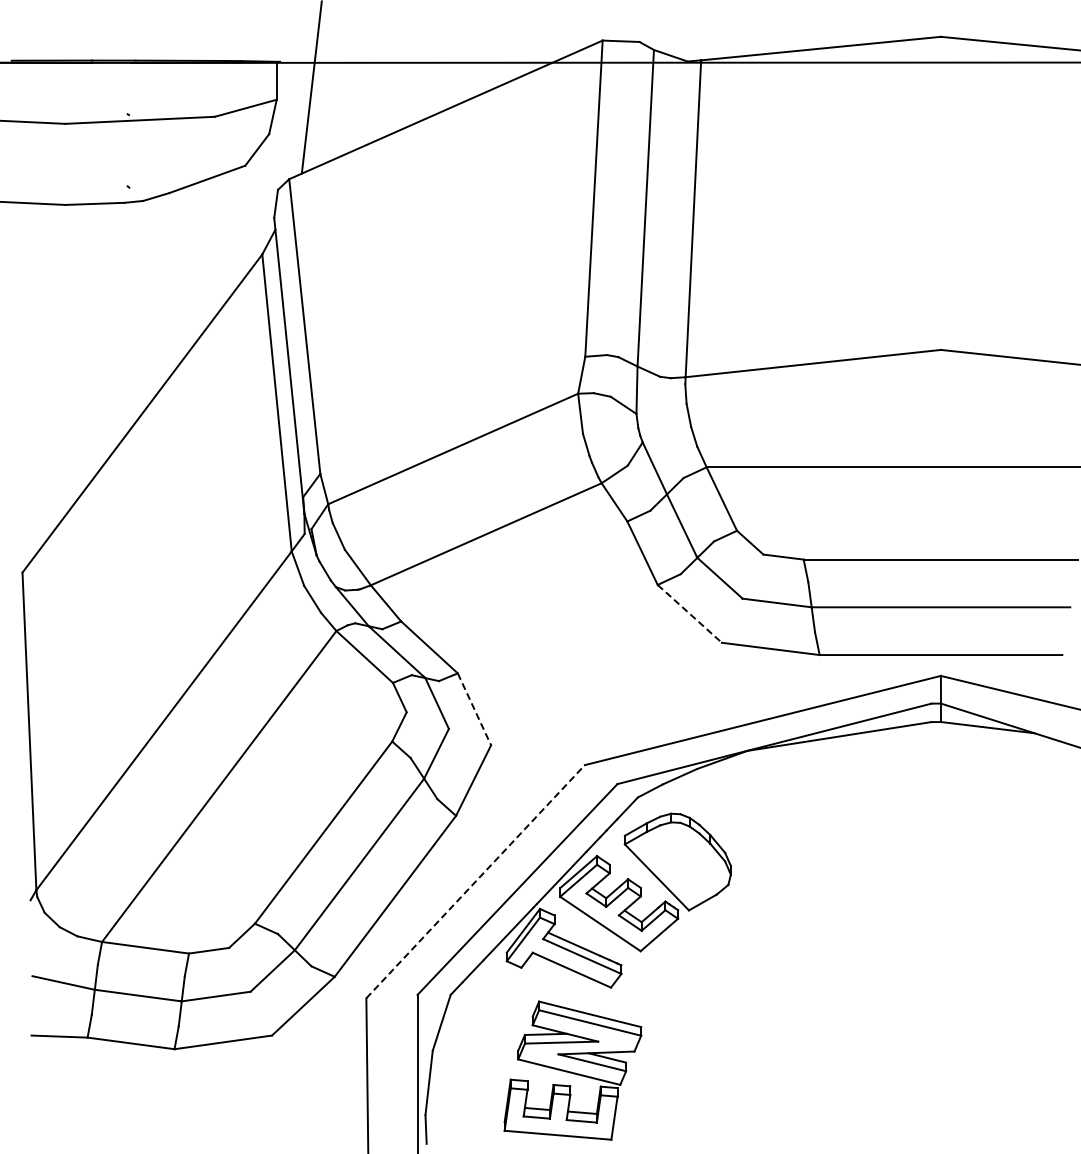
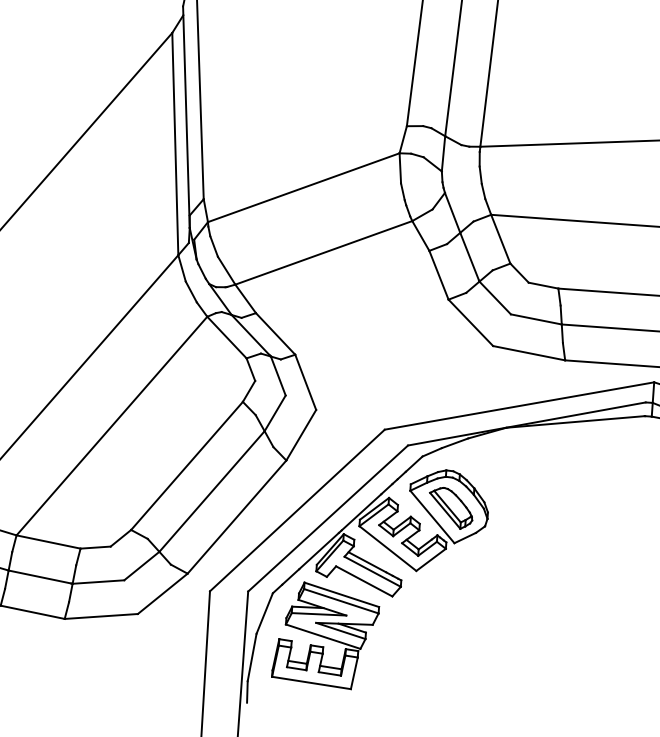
line: (690, 614) -> (471, 323), dashed -> solid
line: (474, 709) -> (305, 382), dashed -> solid
part: (680, 863) -> (450, 507), added
line: (475, 881) -> (297, 510), dashed -> solid
part: (572, 1070) -> (325, 635), moved

